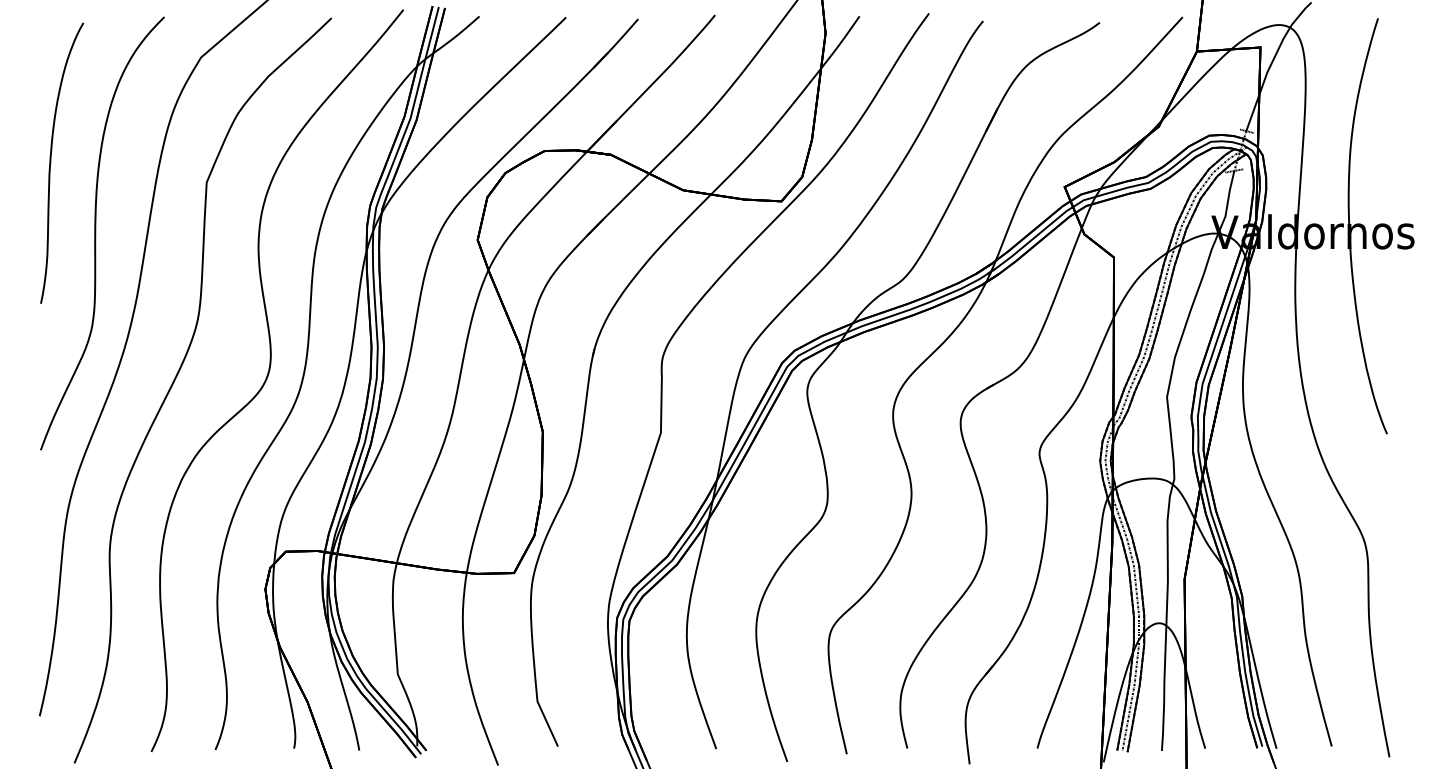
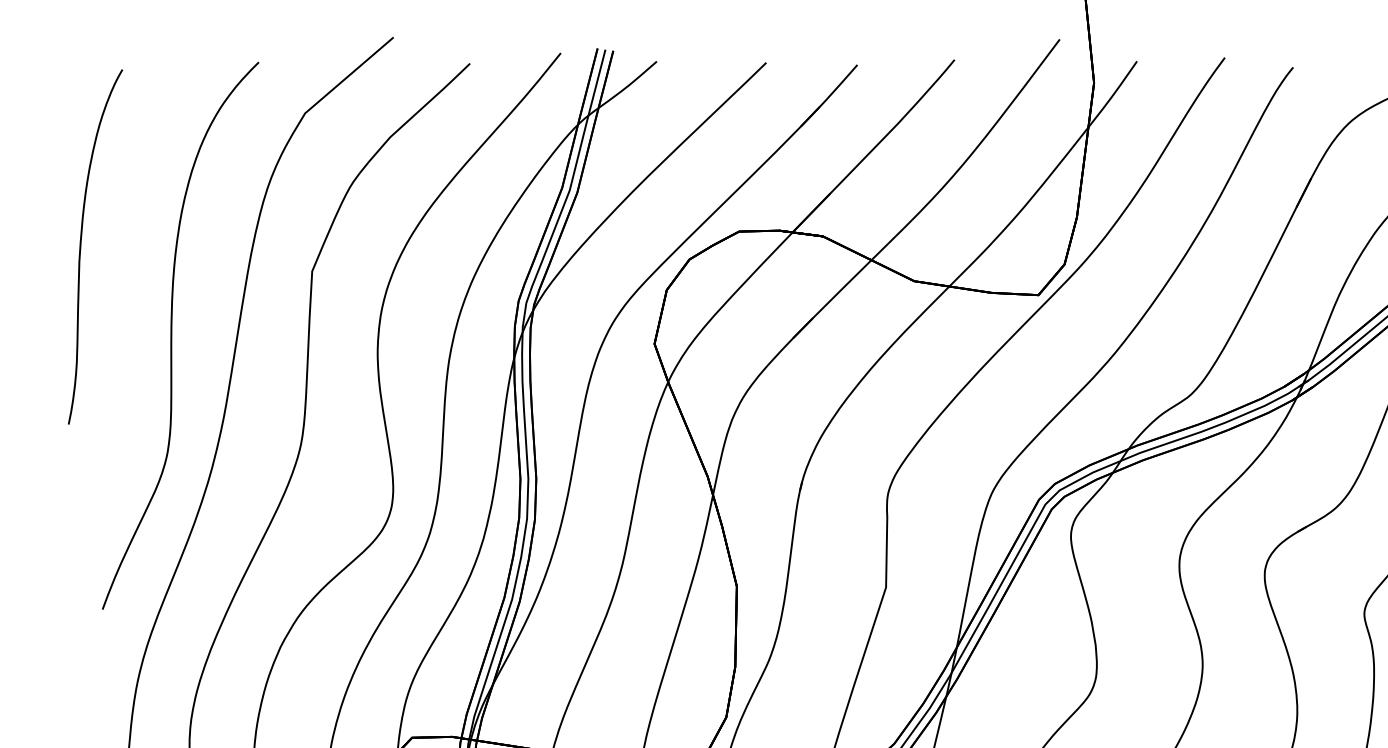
curve: (51, 162) -> (81, 246), moved

